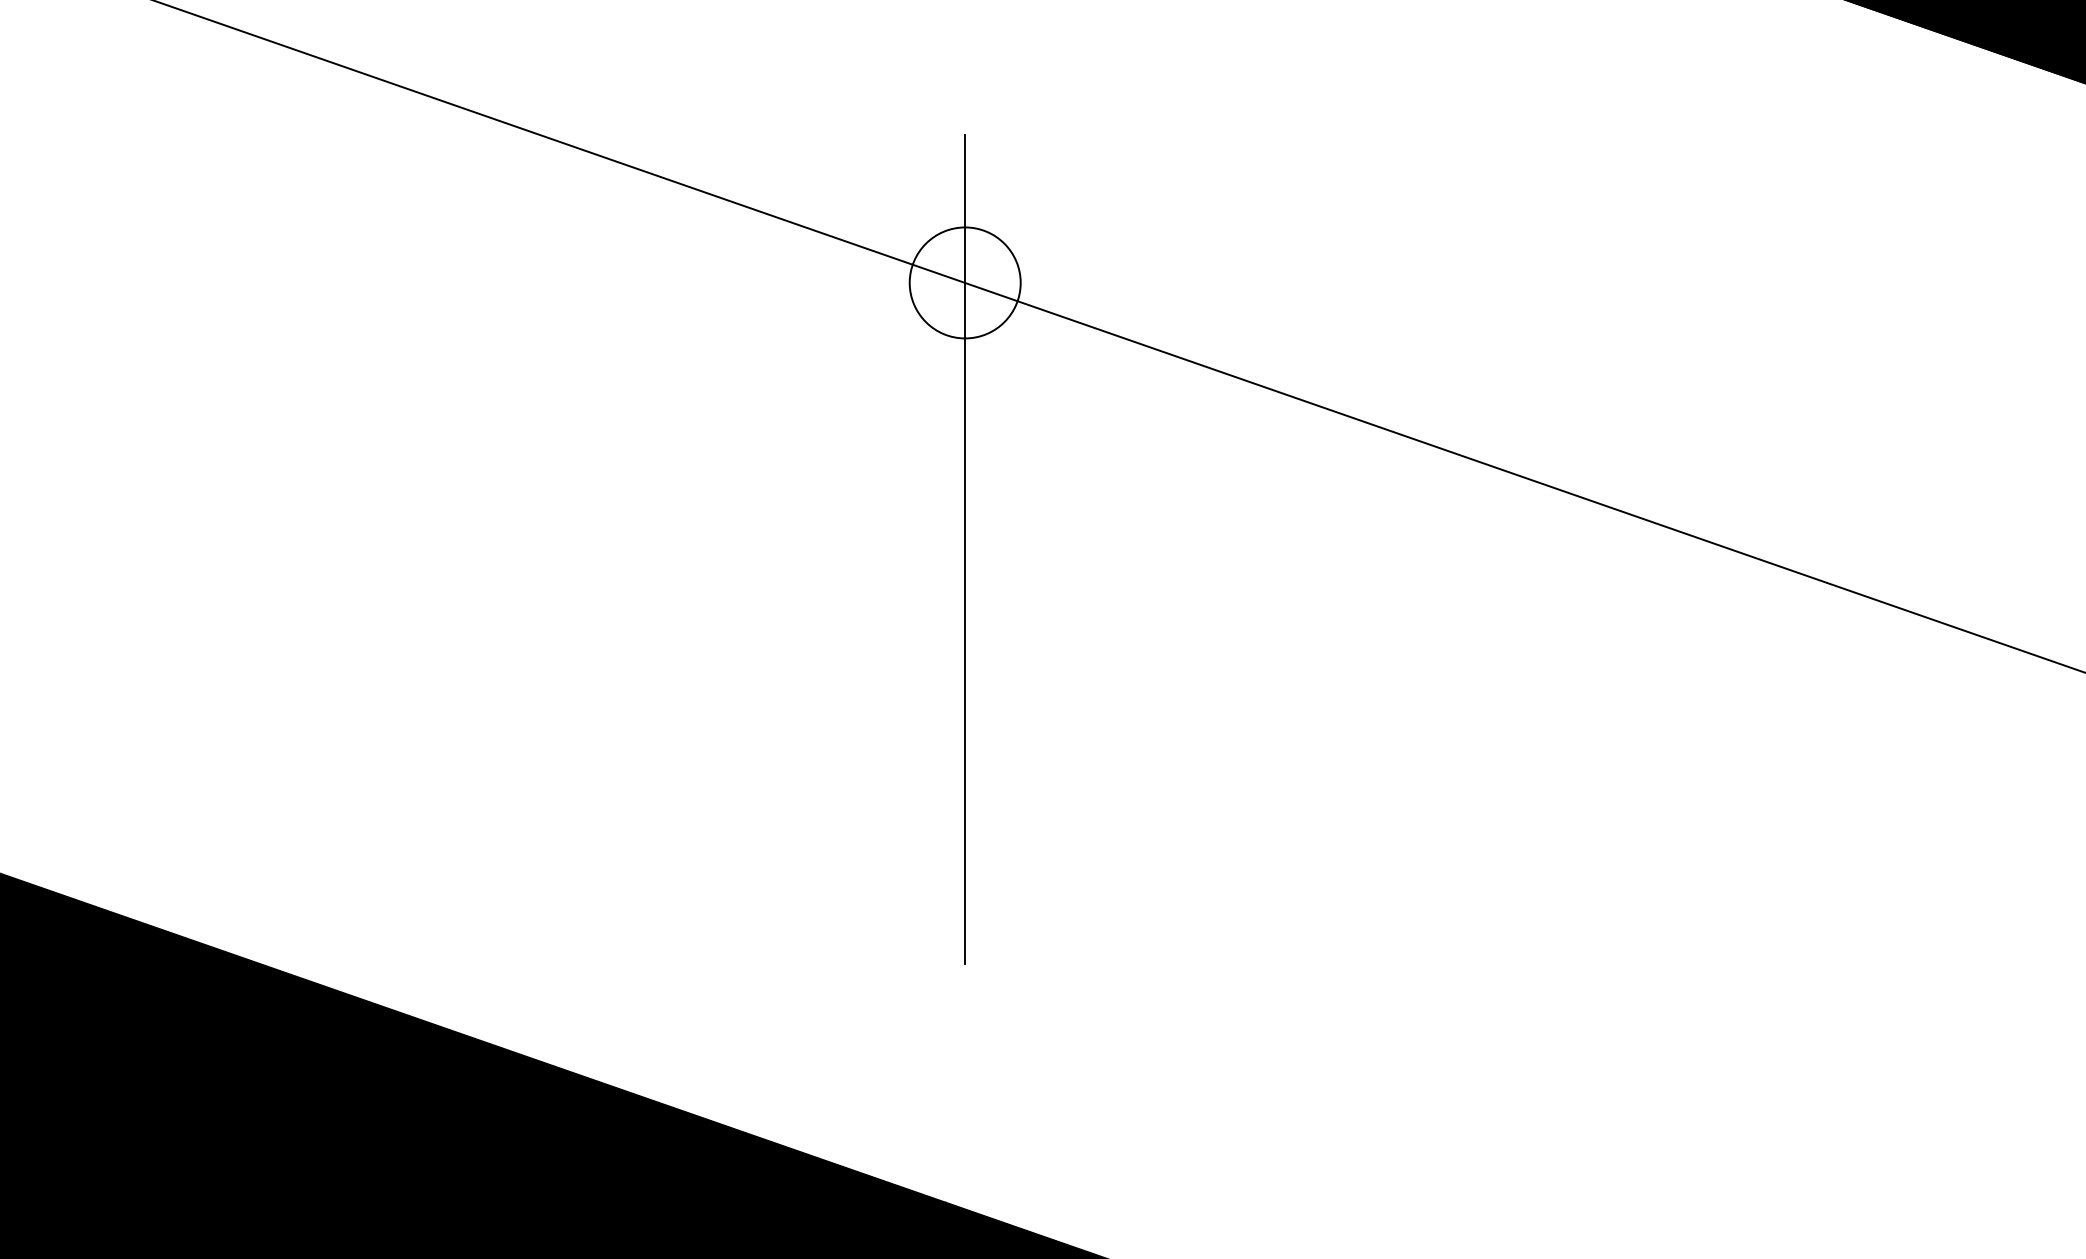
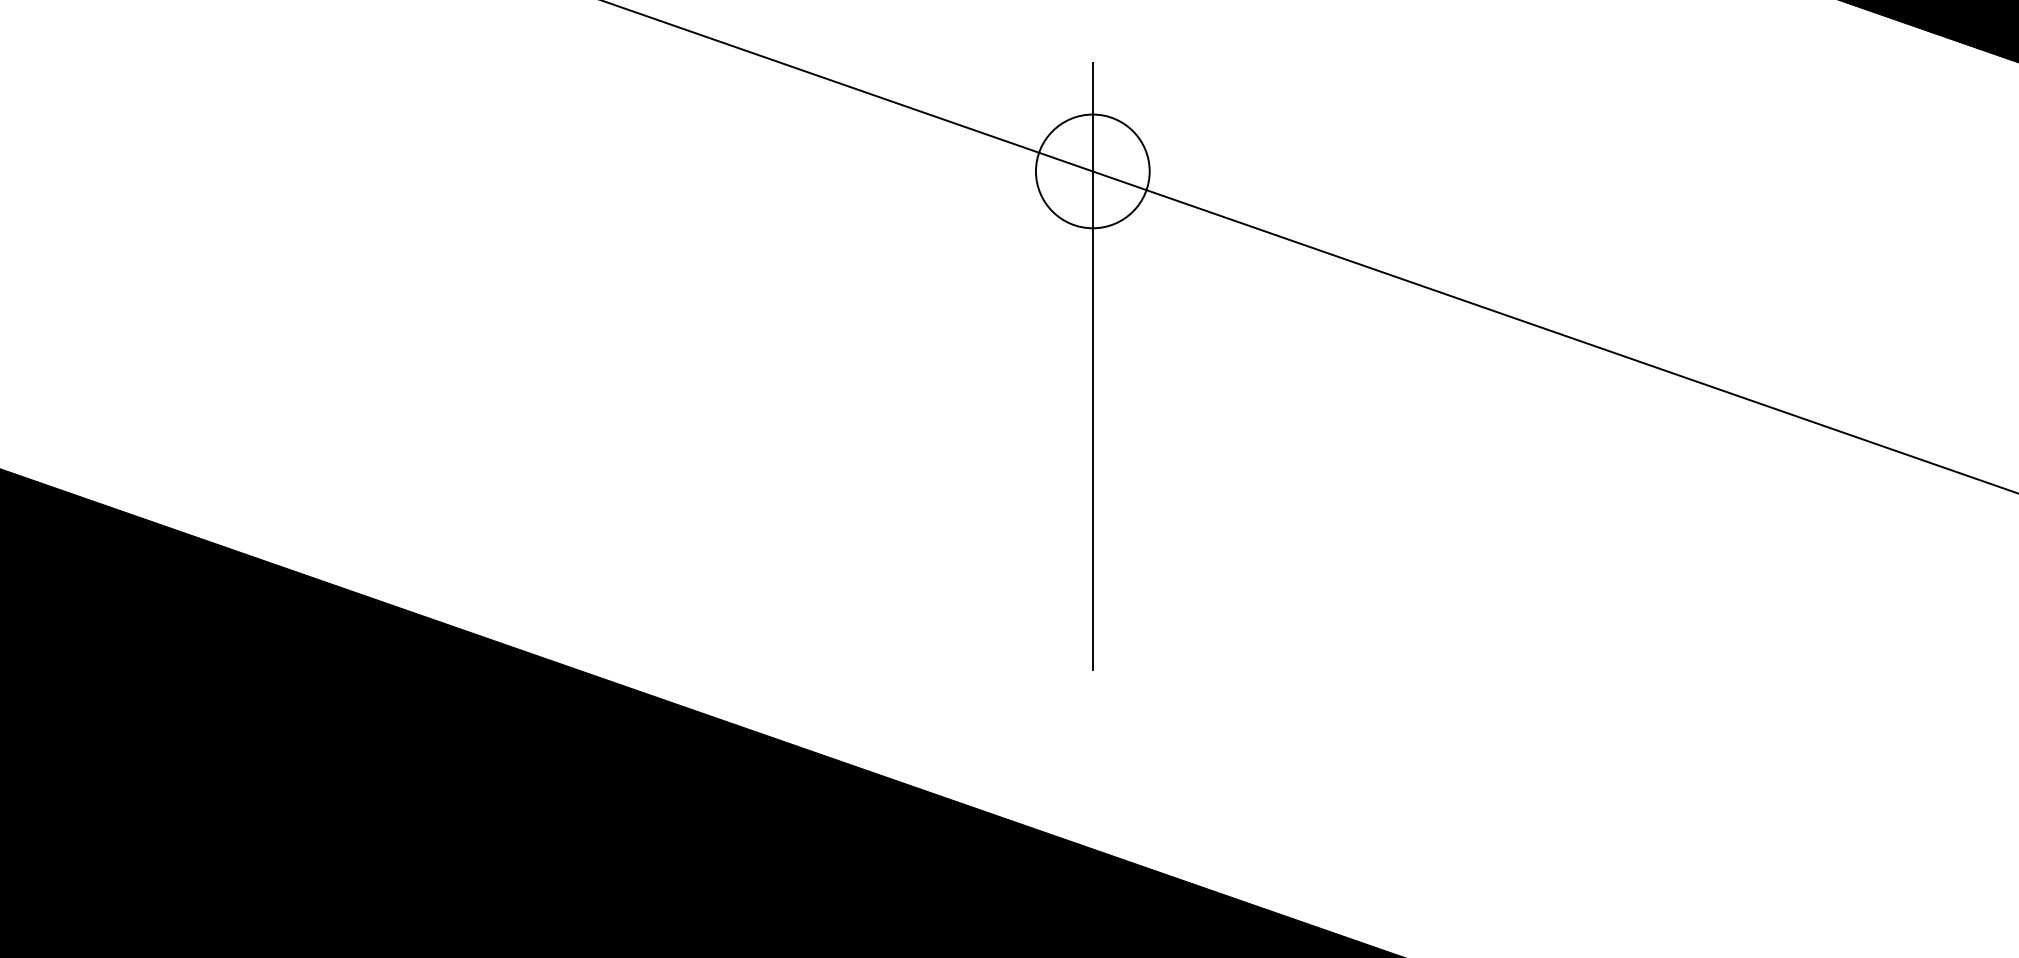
circle: (964, 283) -> (1092, 171), size x1.4

